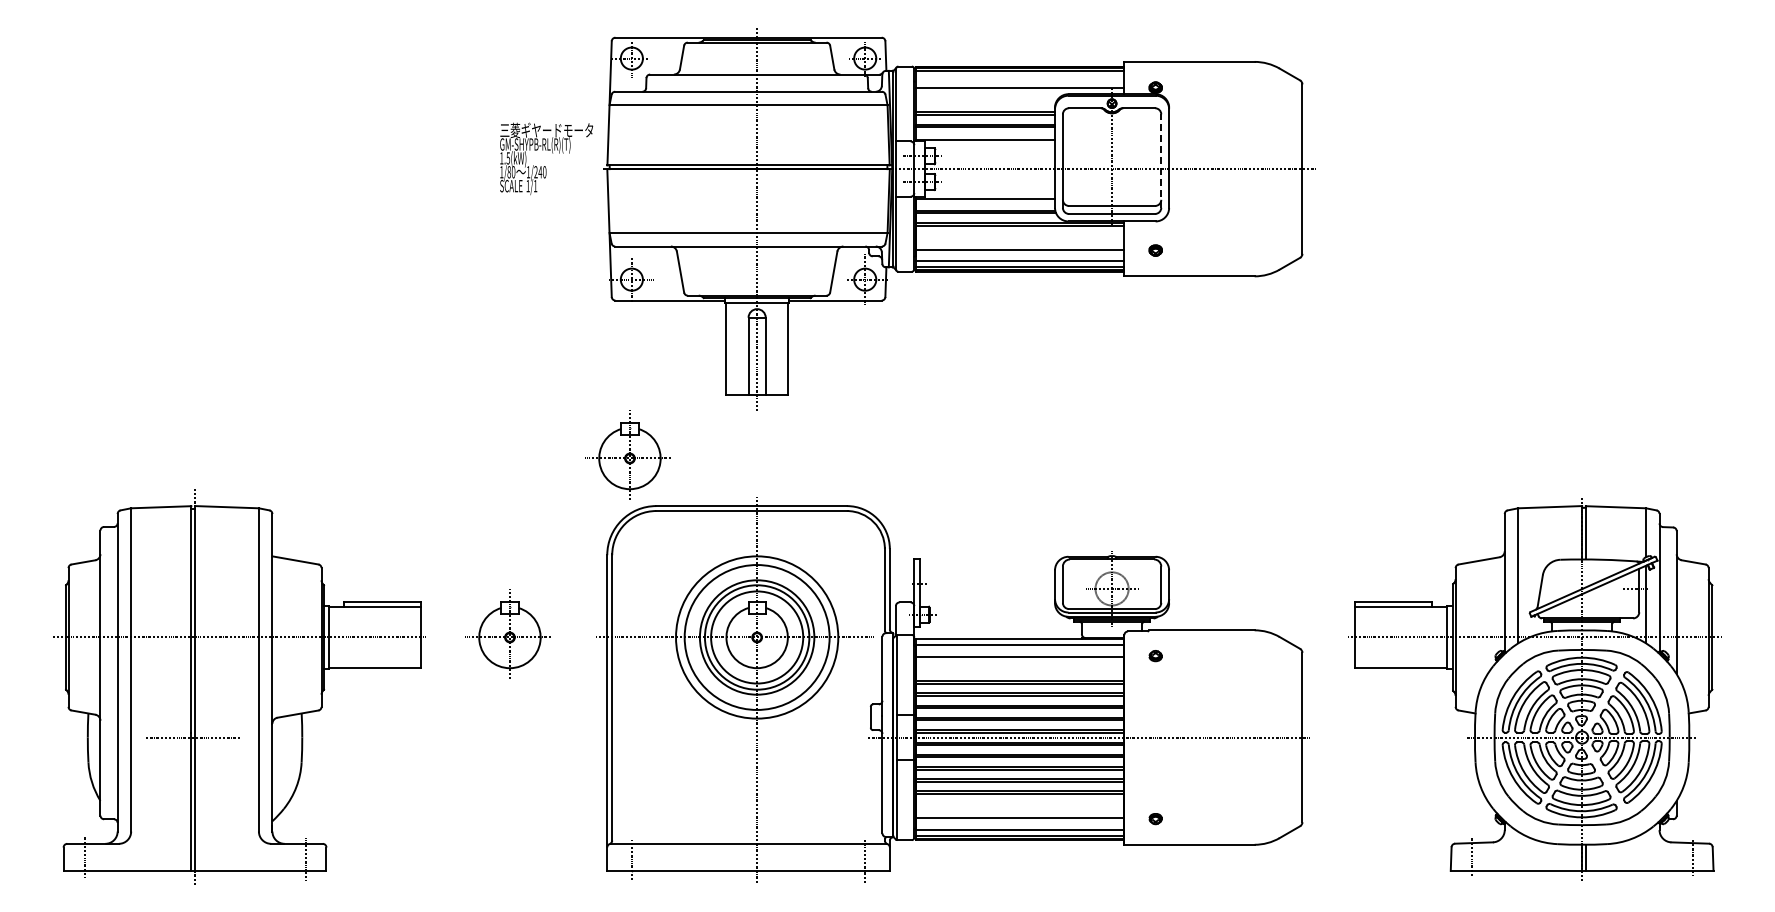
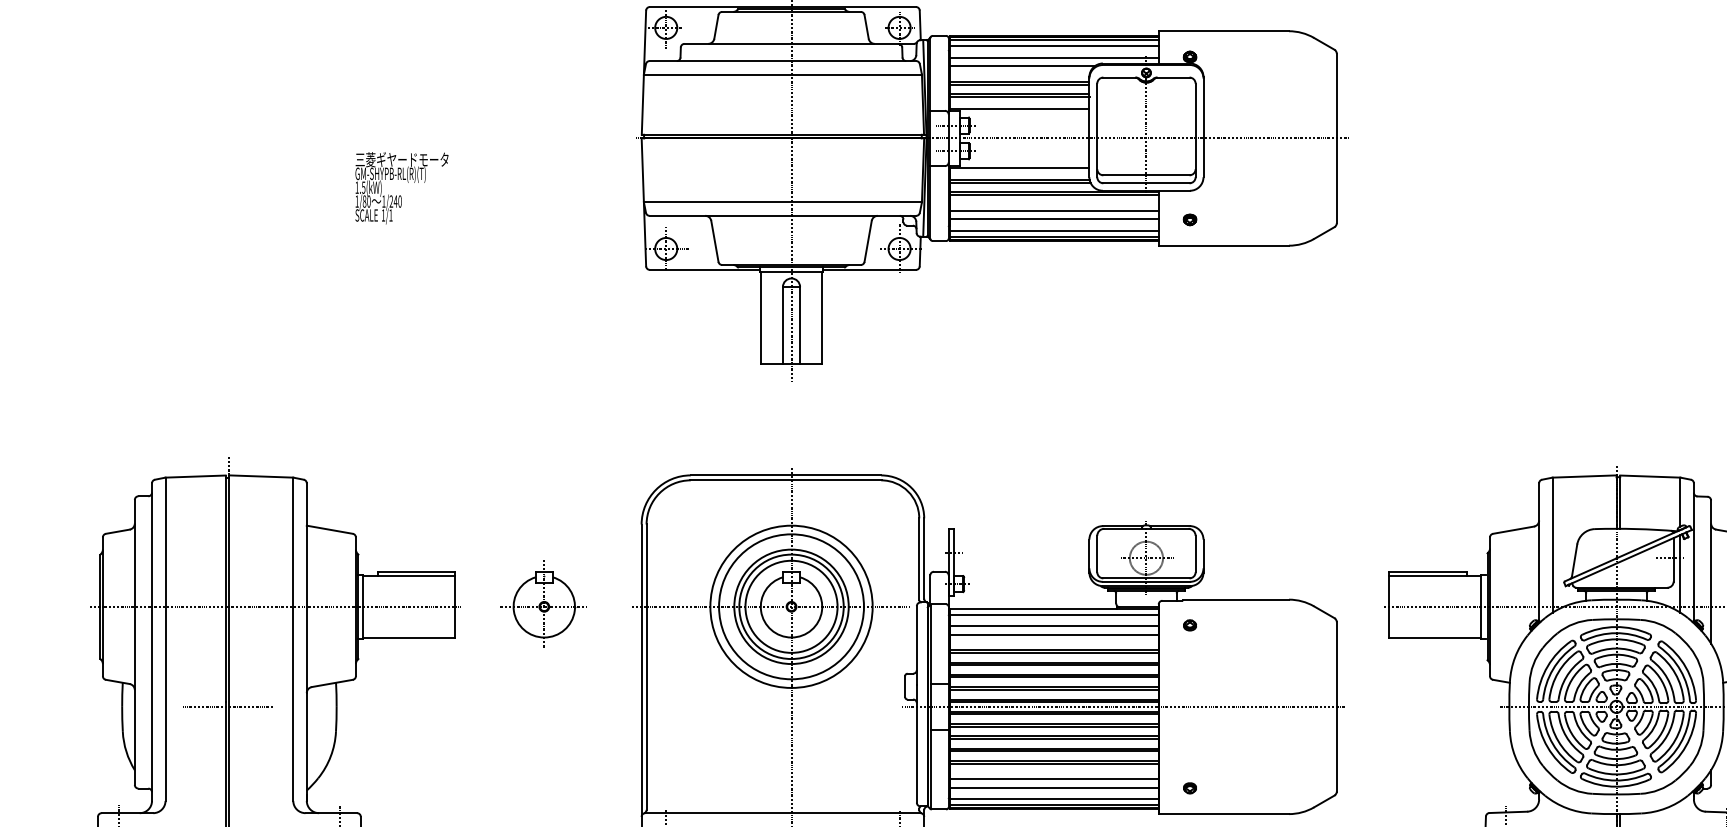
line: (1019, 77) -> (1053, 46), added
line: (987, 96) -> (1021, 65), added
text: (546, 158) -> (401, 187), moved
line: (1161, 161) -> (1195, 130), dashed -> solid
line: (1019, 241) -> (1053, 210), added
part: (627, 454) -> (661, 423), removed
line: (1019, 665) -> (1053, 634), added
line: (1019, 809) -> (1053, 778), added

